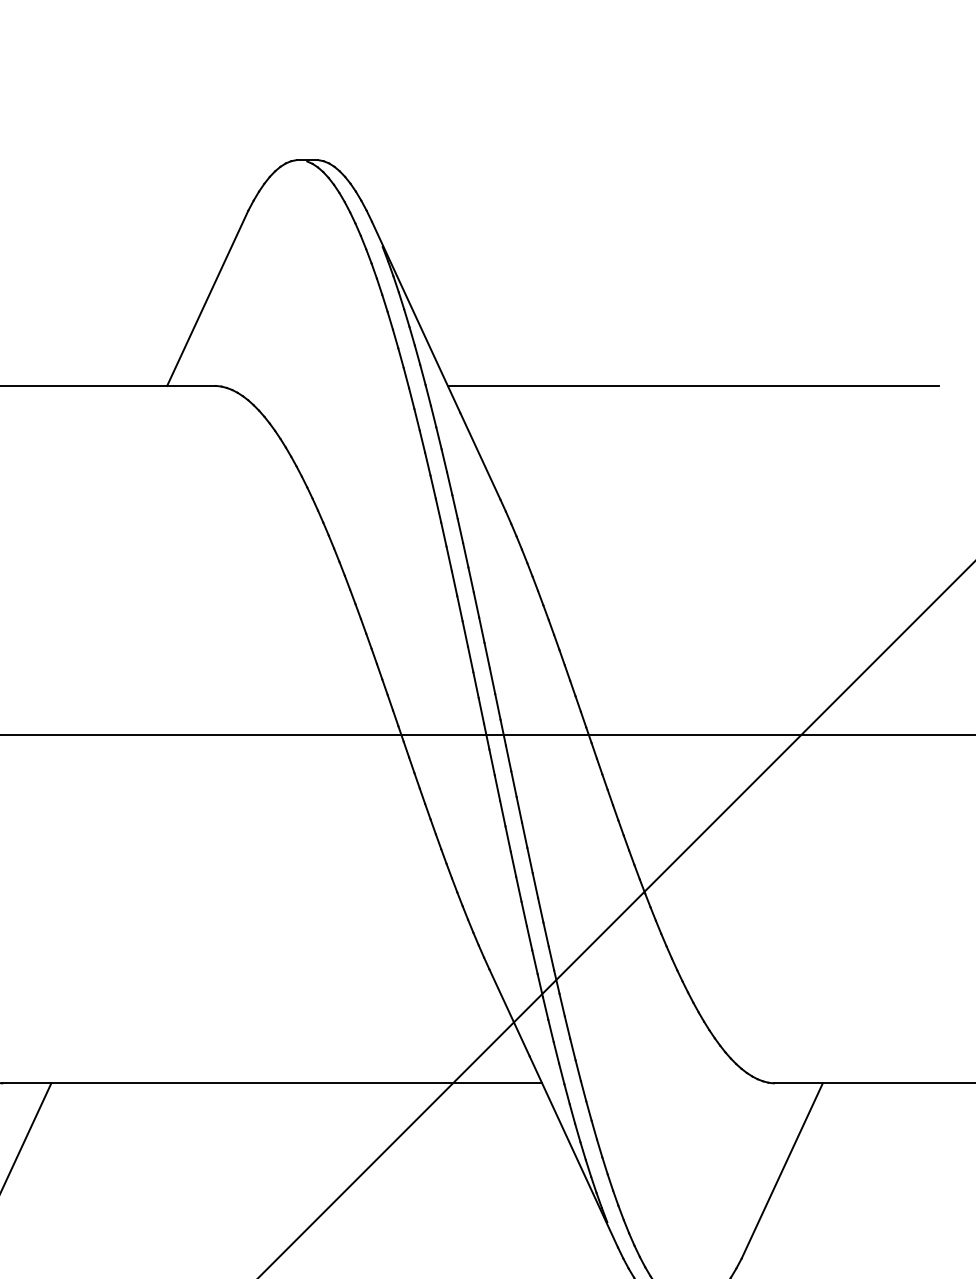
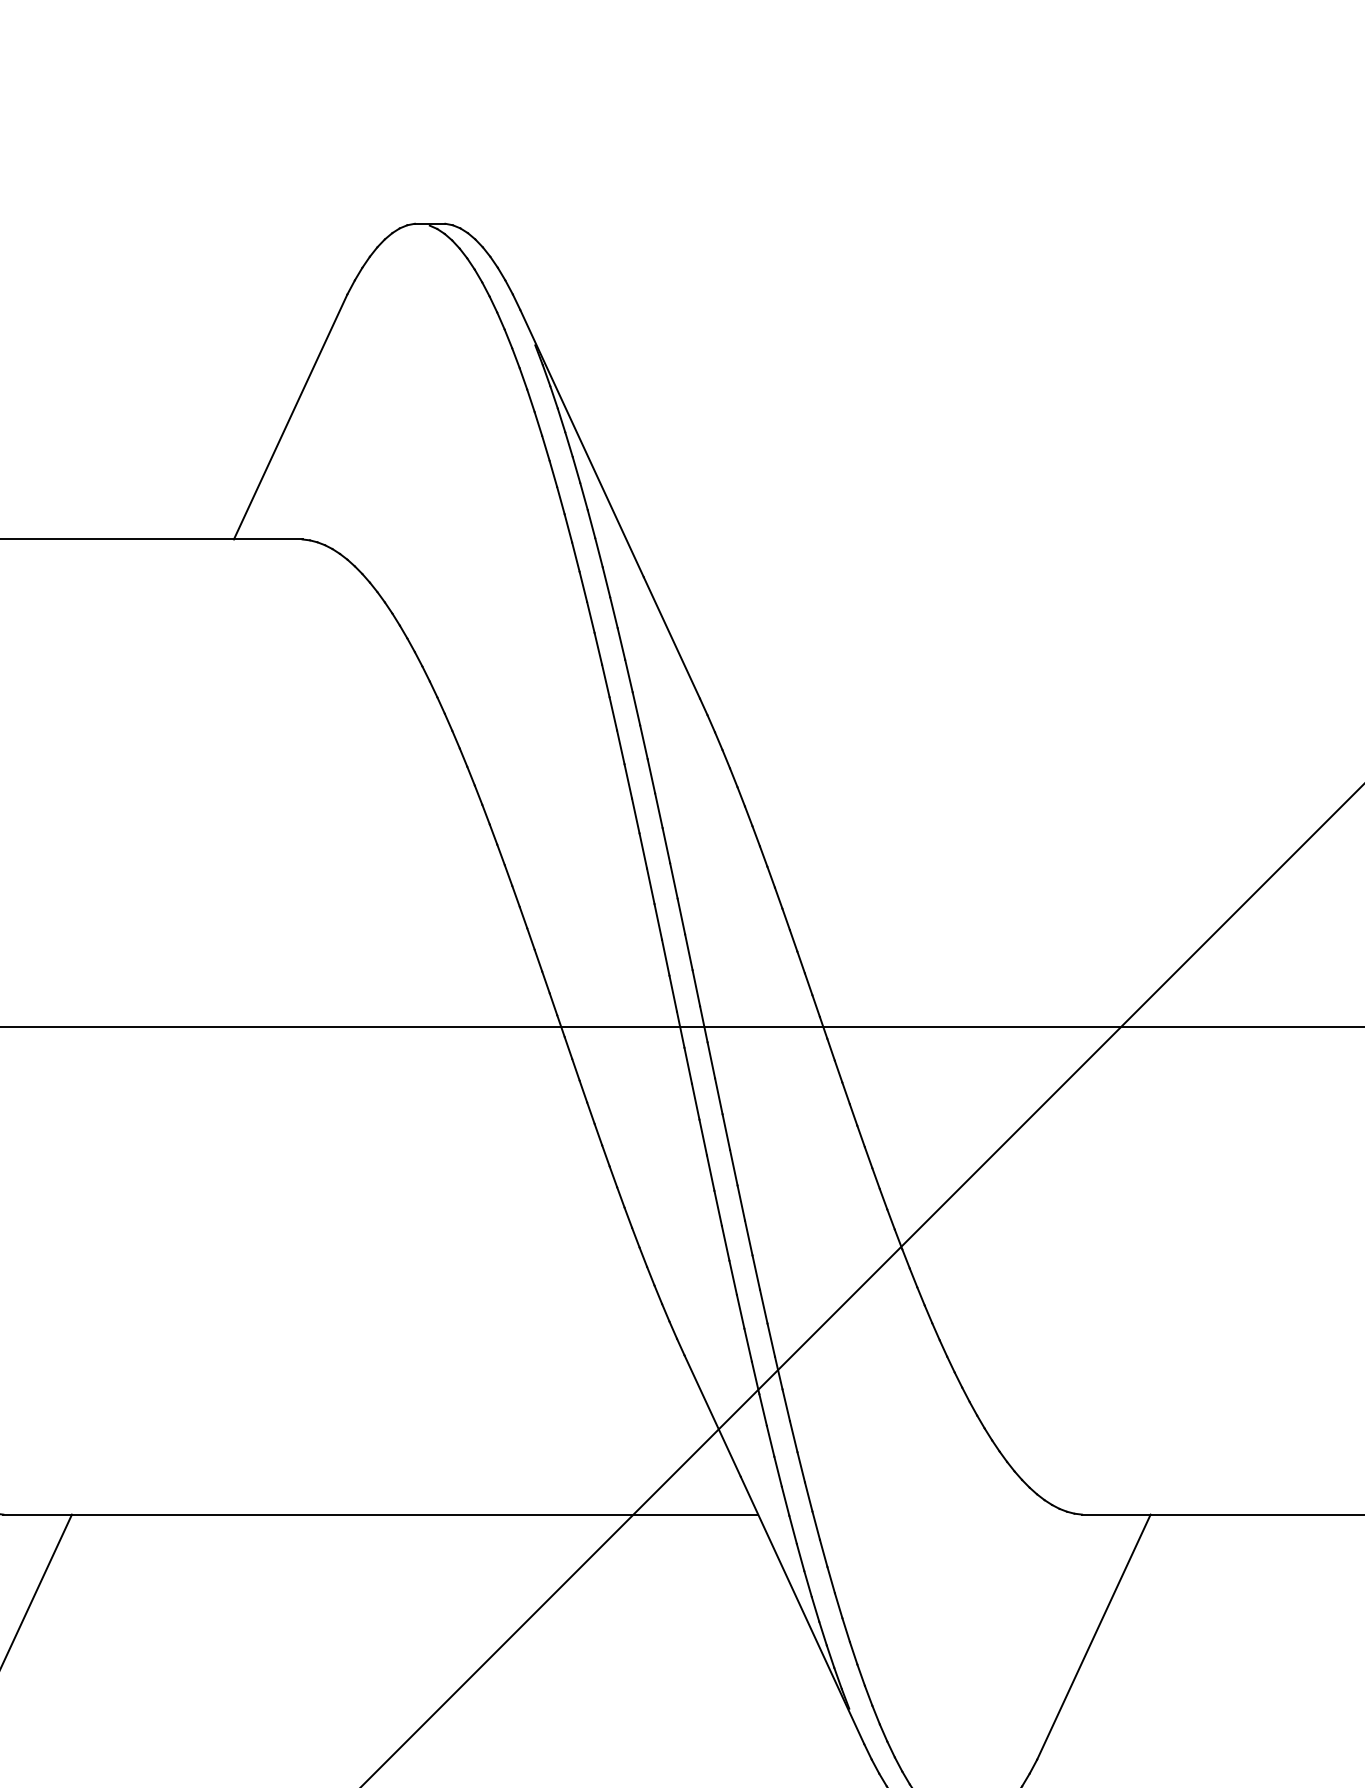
line: (692, 385) -> (968, 538), removed

